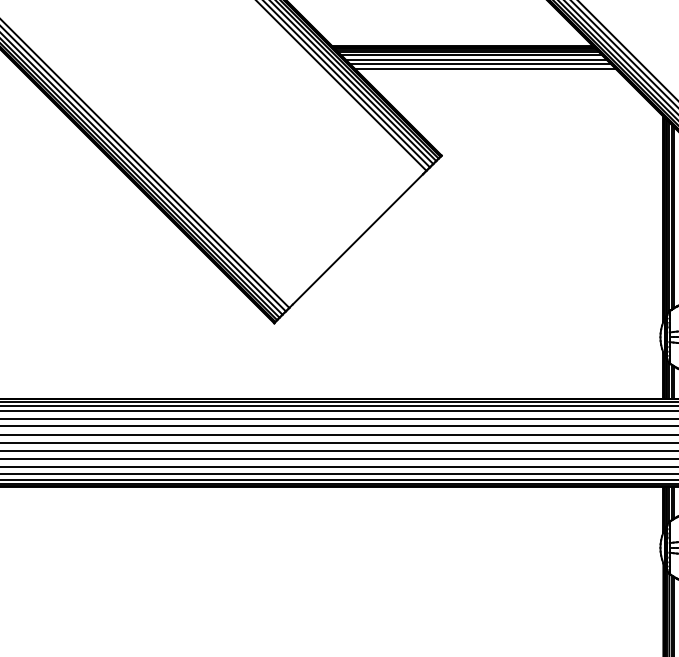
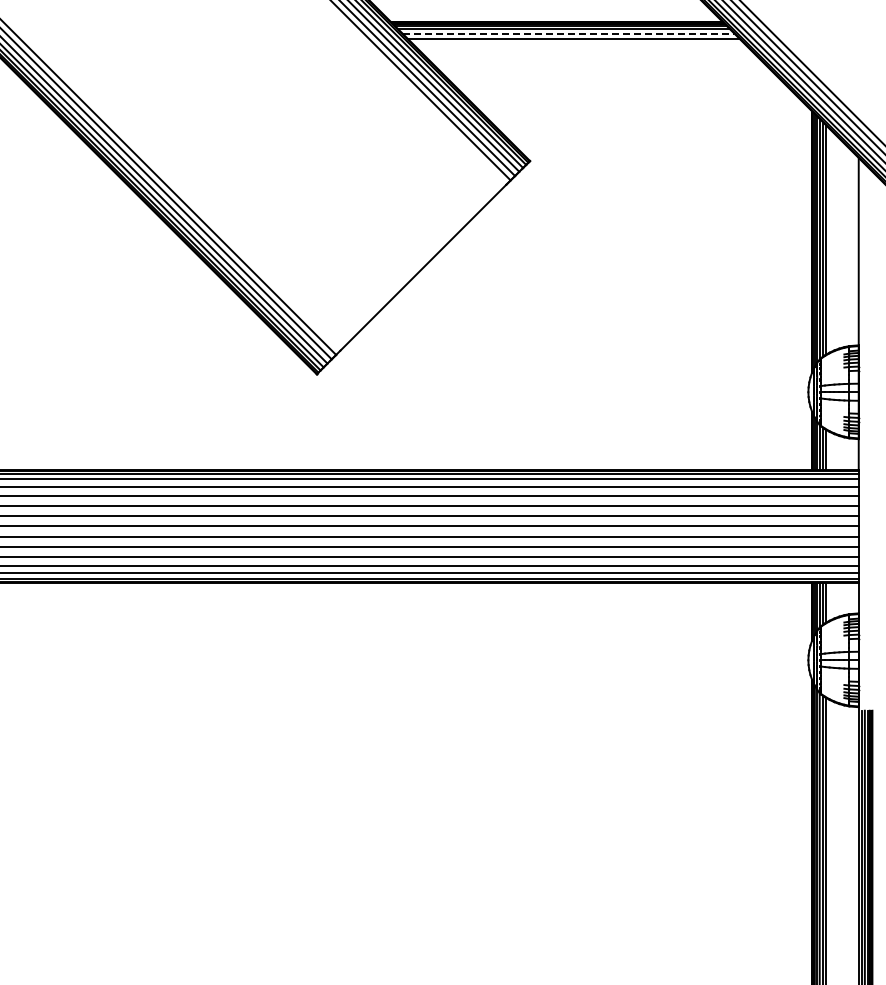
line: (471, 55) -> (568, 33), solid -> dashed
line: (480, 64) -> (579, 44), removed
line: (485, 69) -> (585, 51), removed

